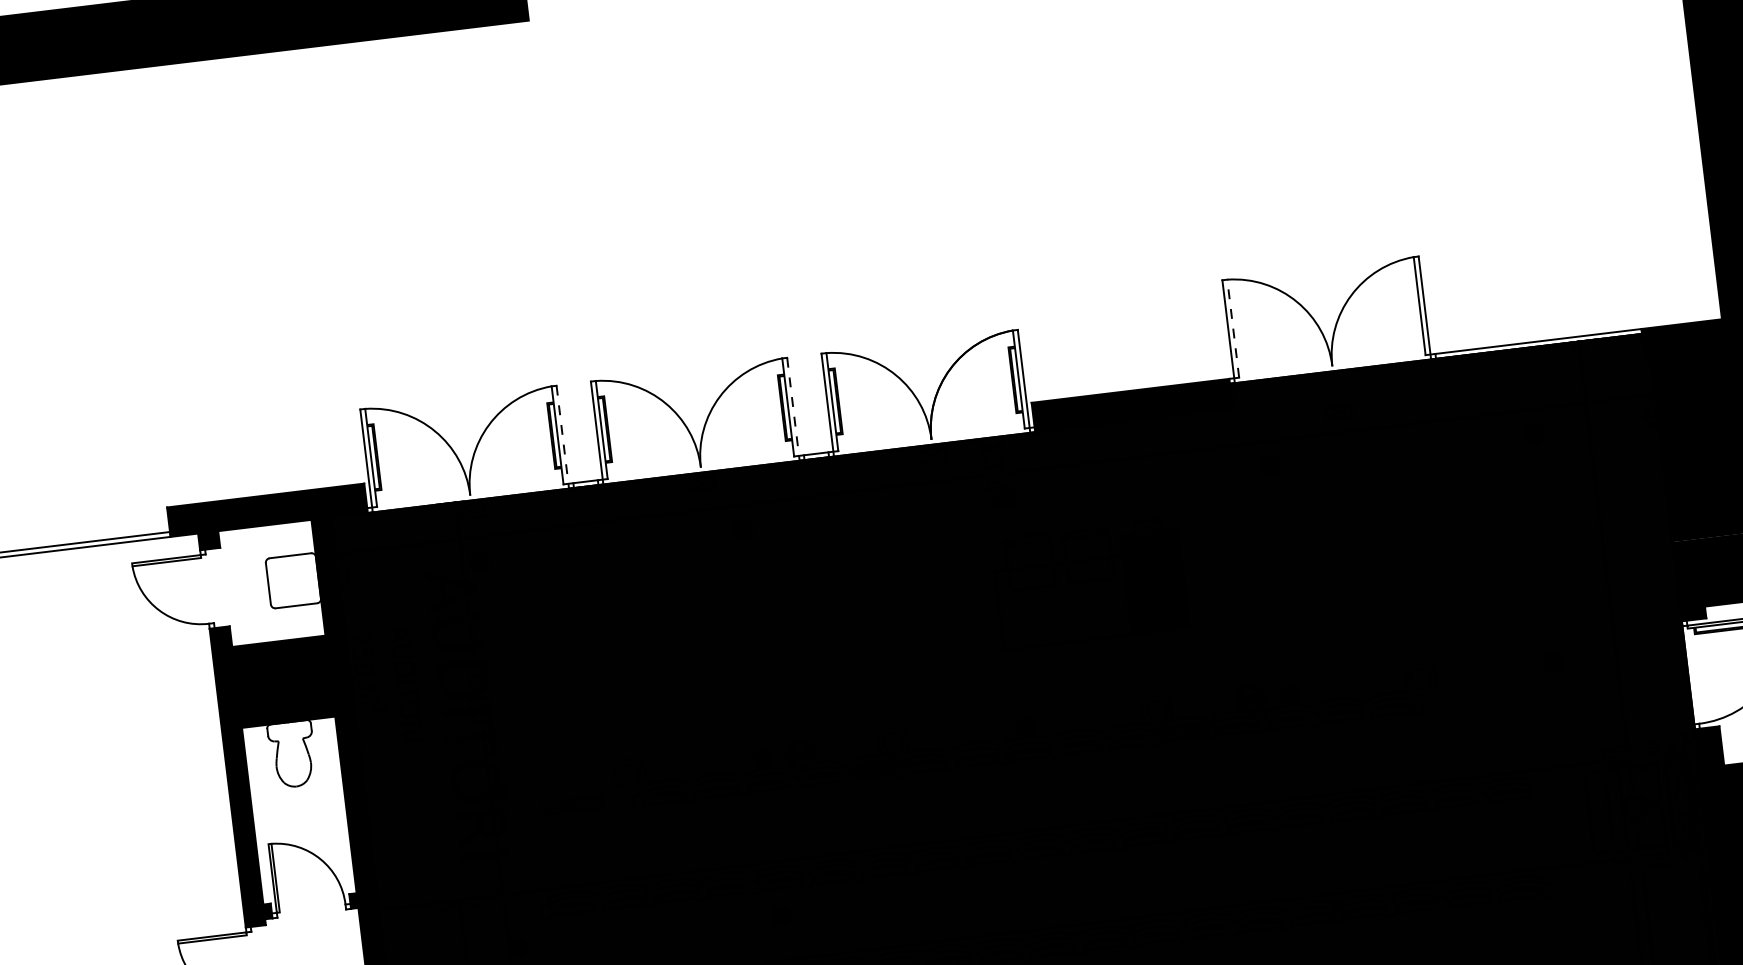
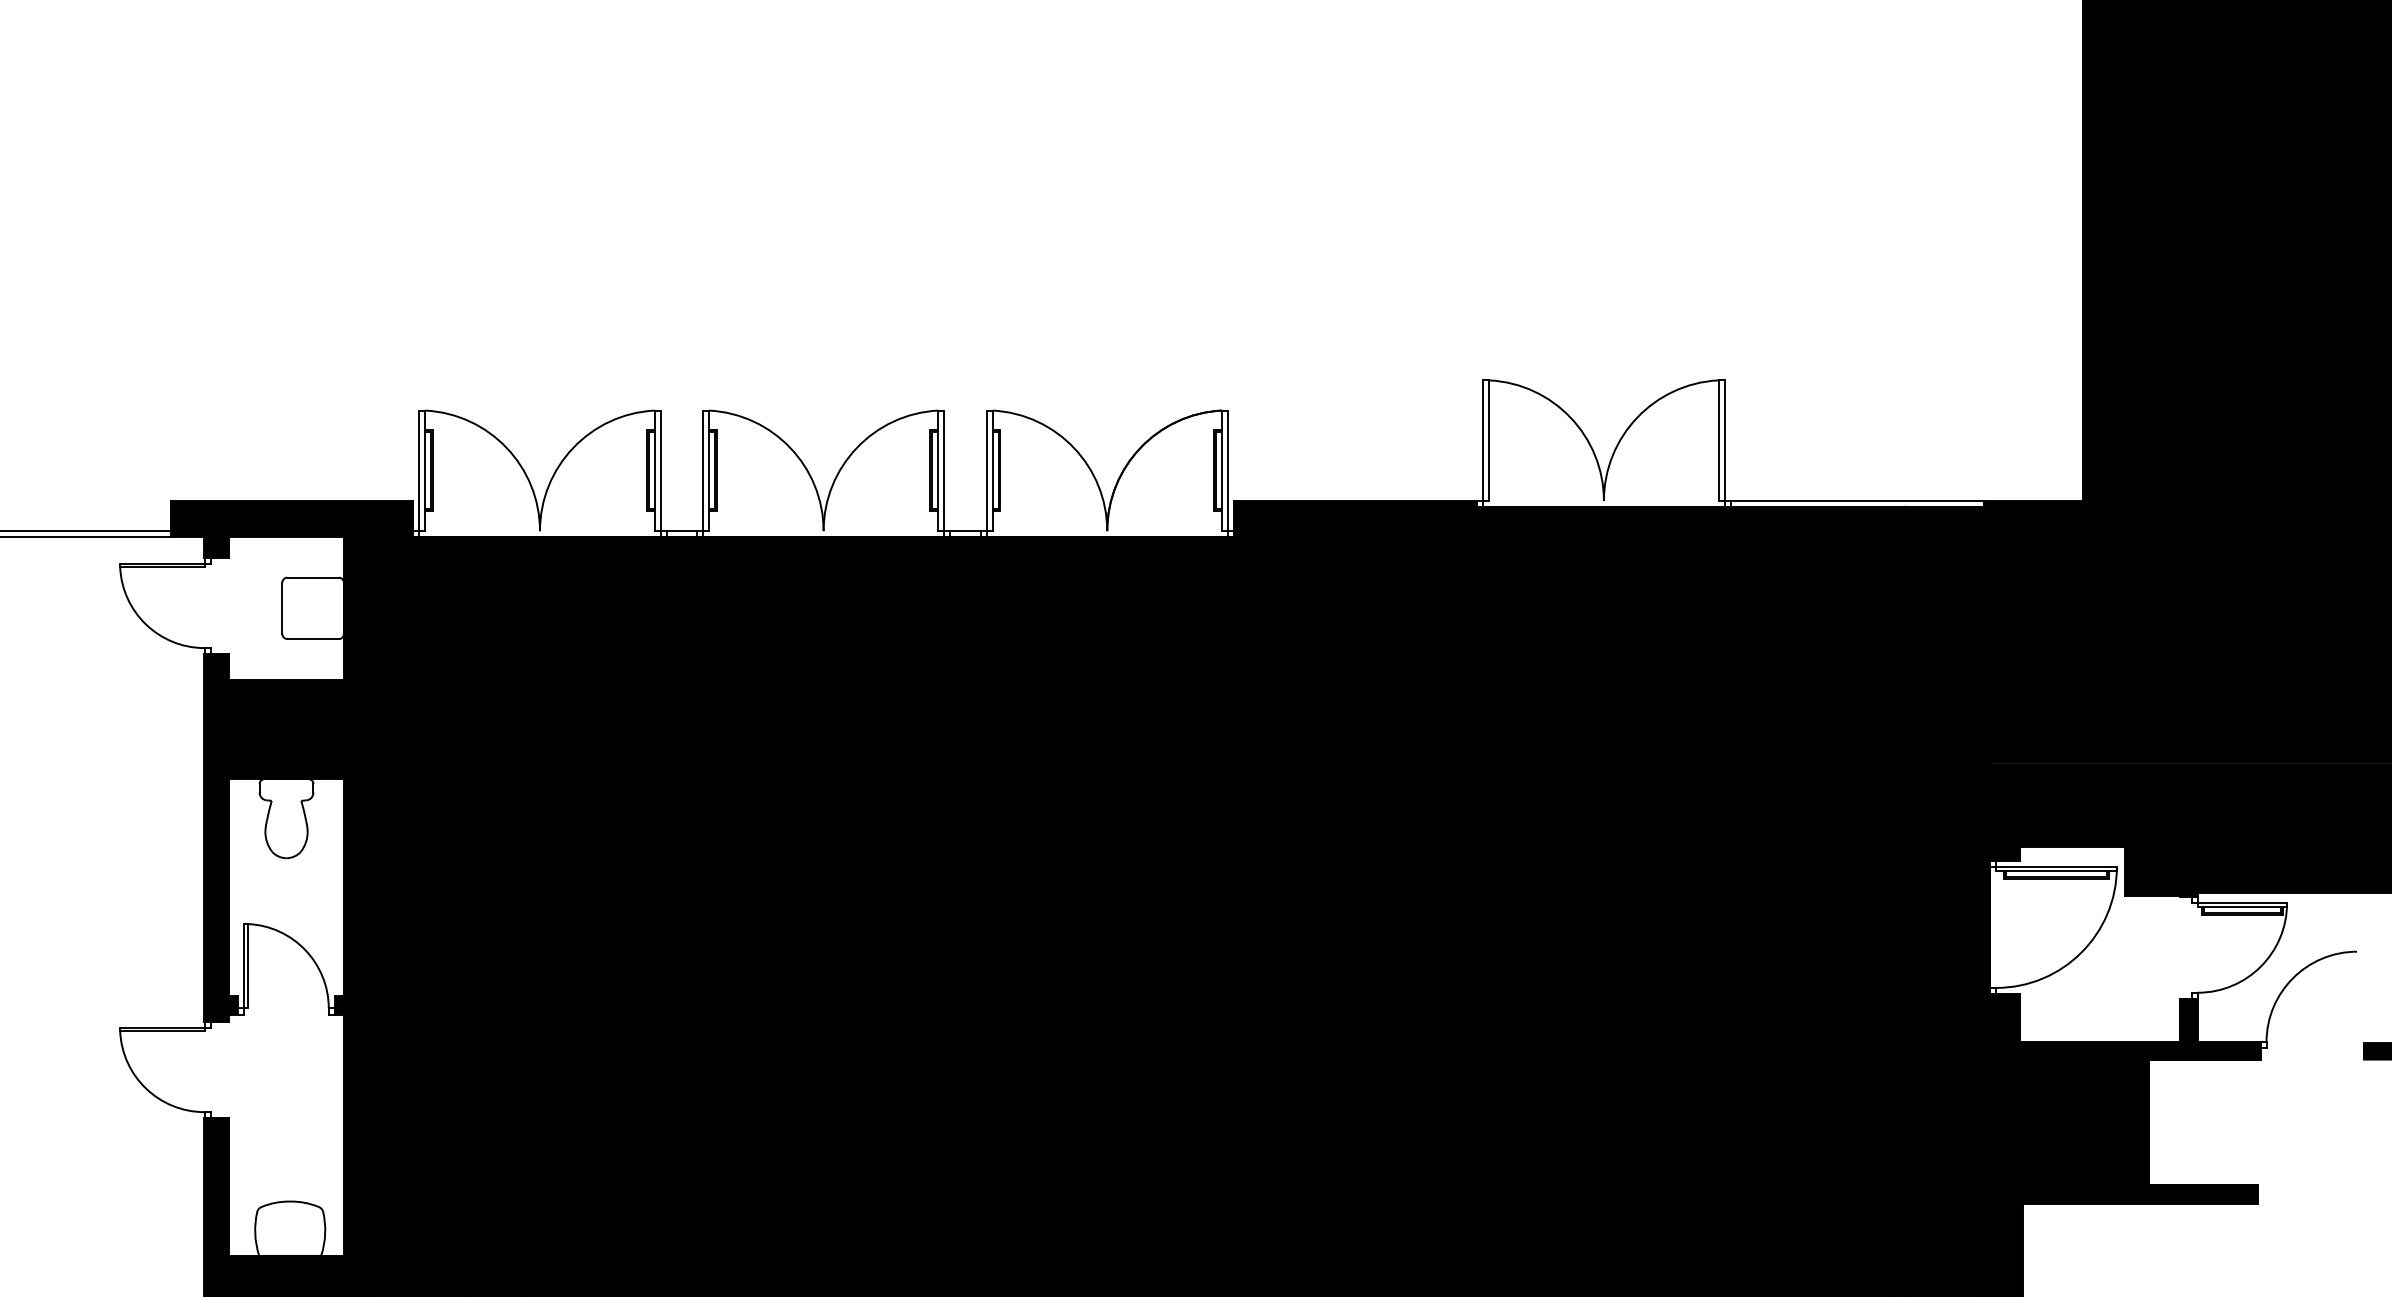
line: (1233, 328) -> (1489, 440), dashed -> solid
line: (793, 409) -> (944, 474), dashed -> solid
line: (562, 437) -> (660, 474), dashed -> solid

